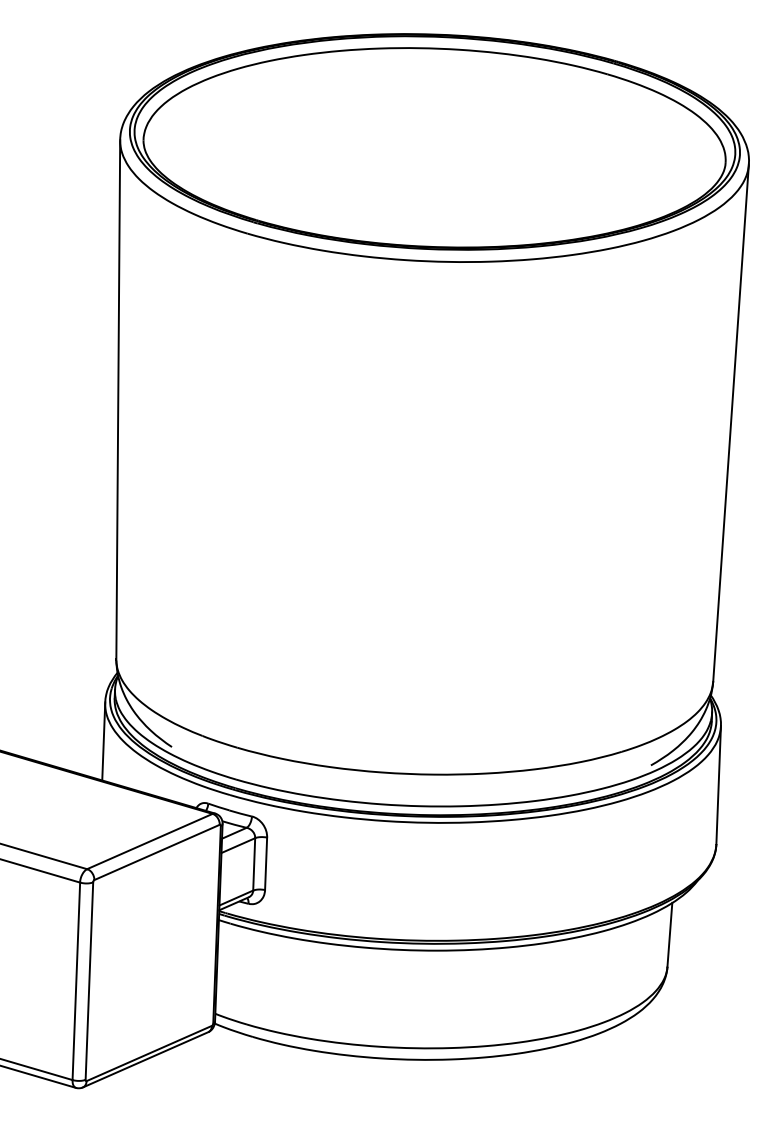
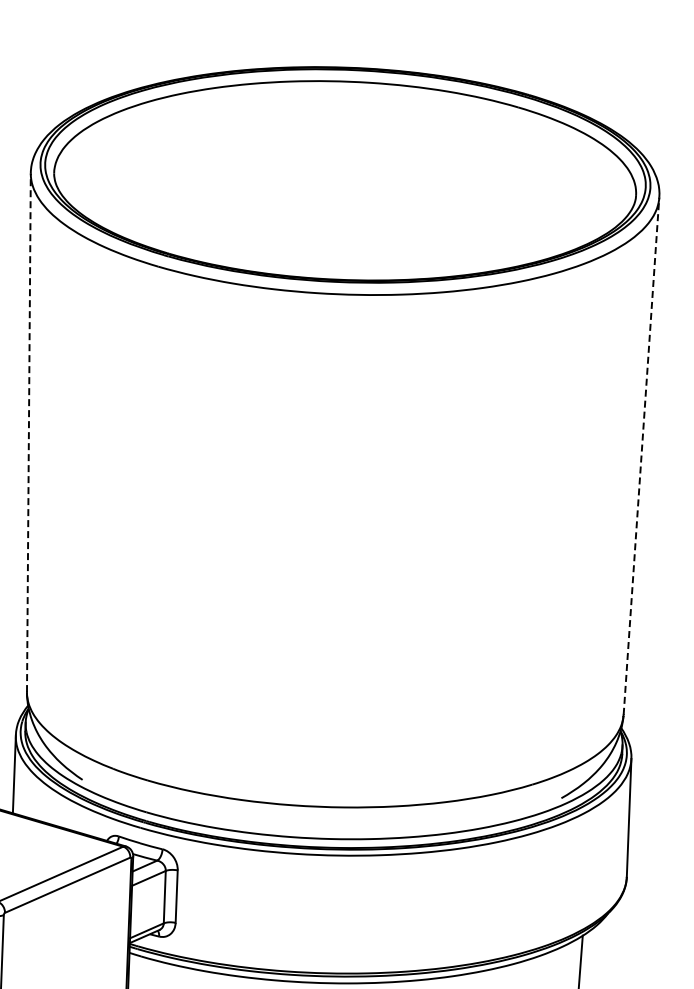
line: (118, 399) -> (29, 432), solid -> dashed
line: (731, 422) -> (641, 455), solid -> dashed

